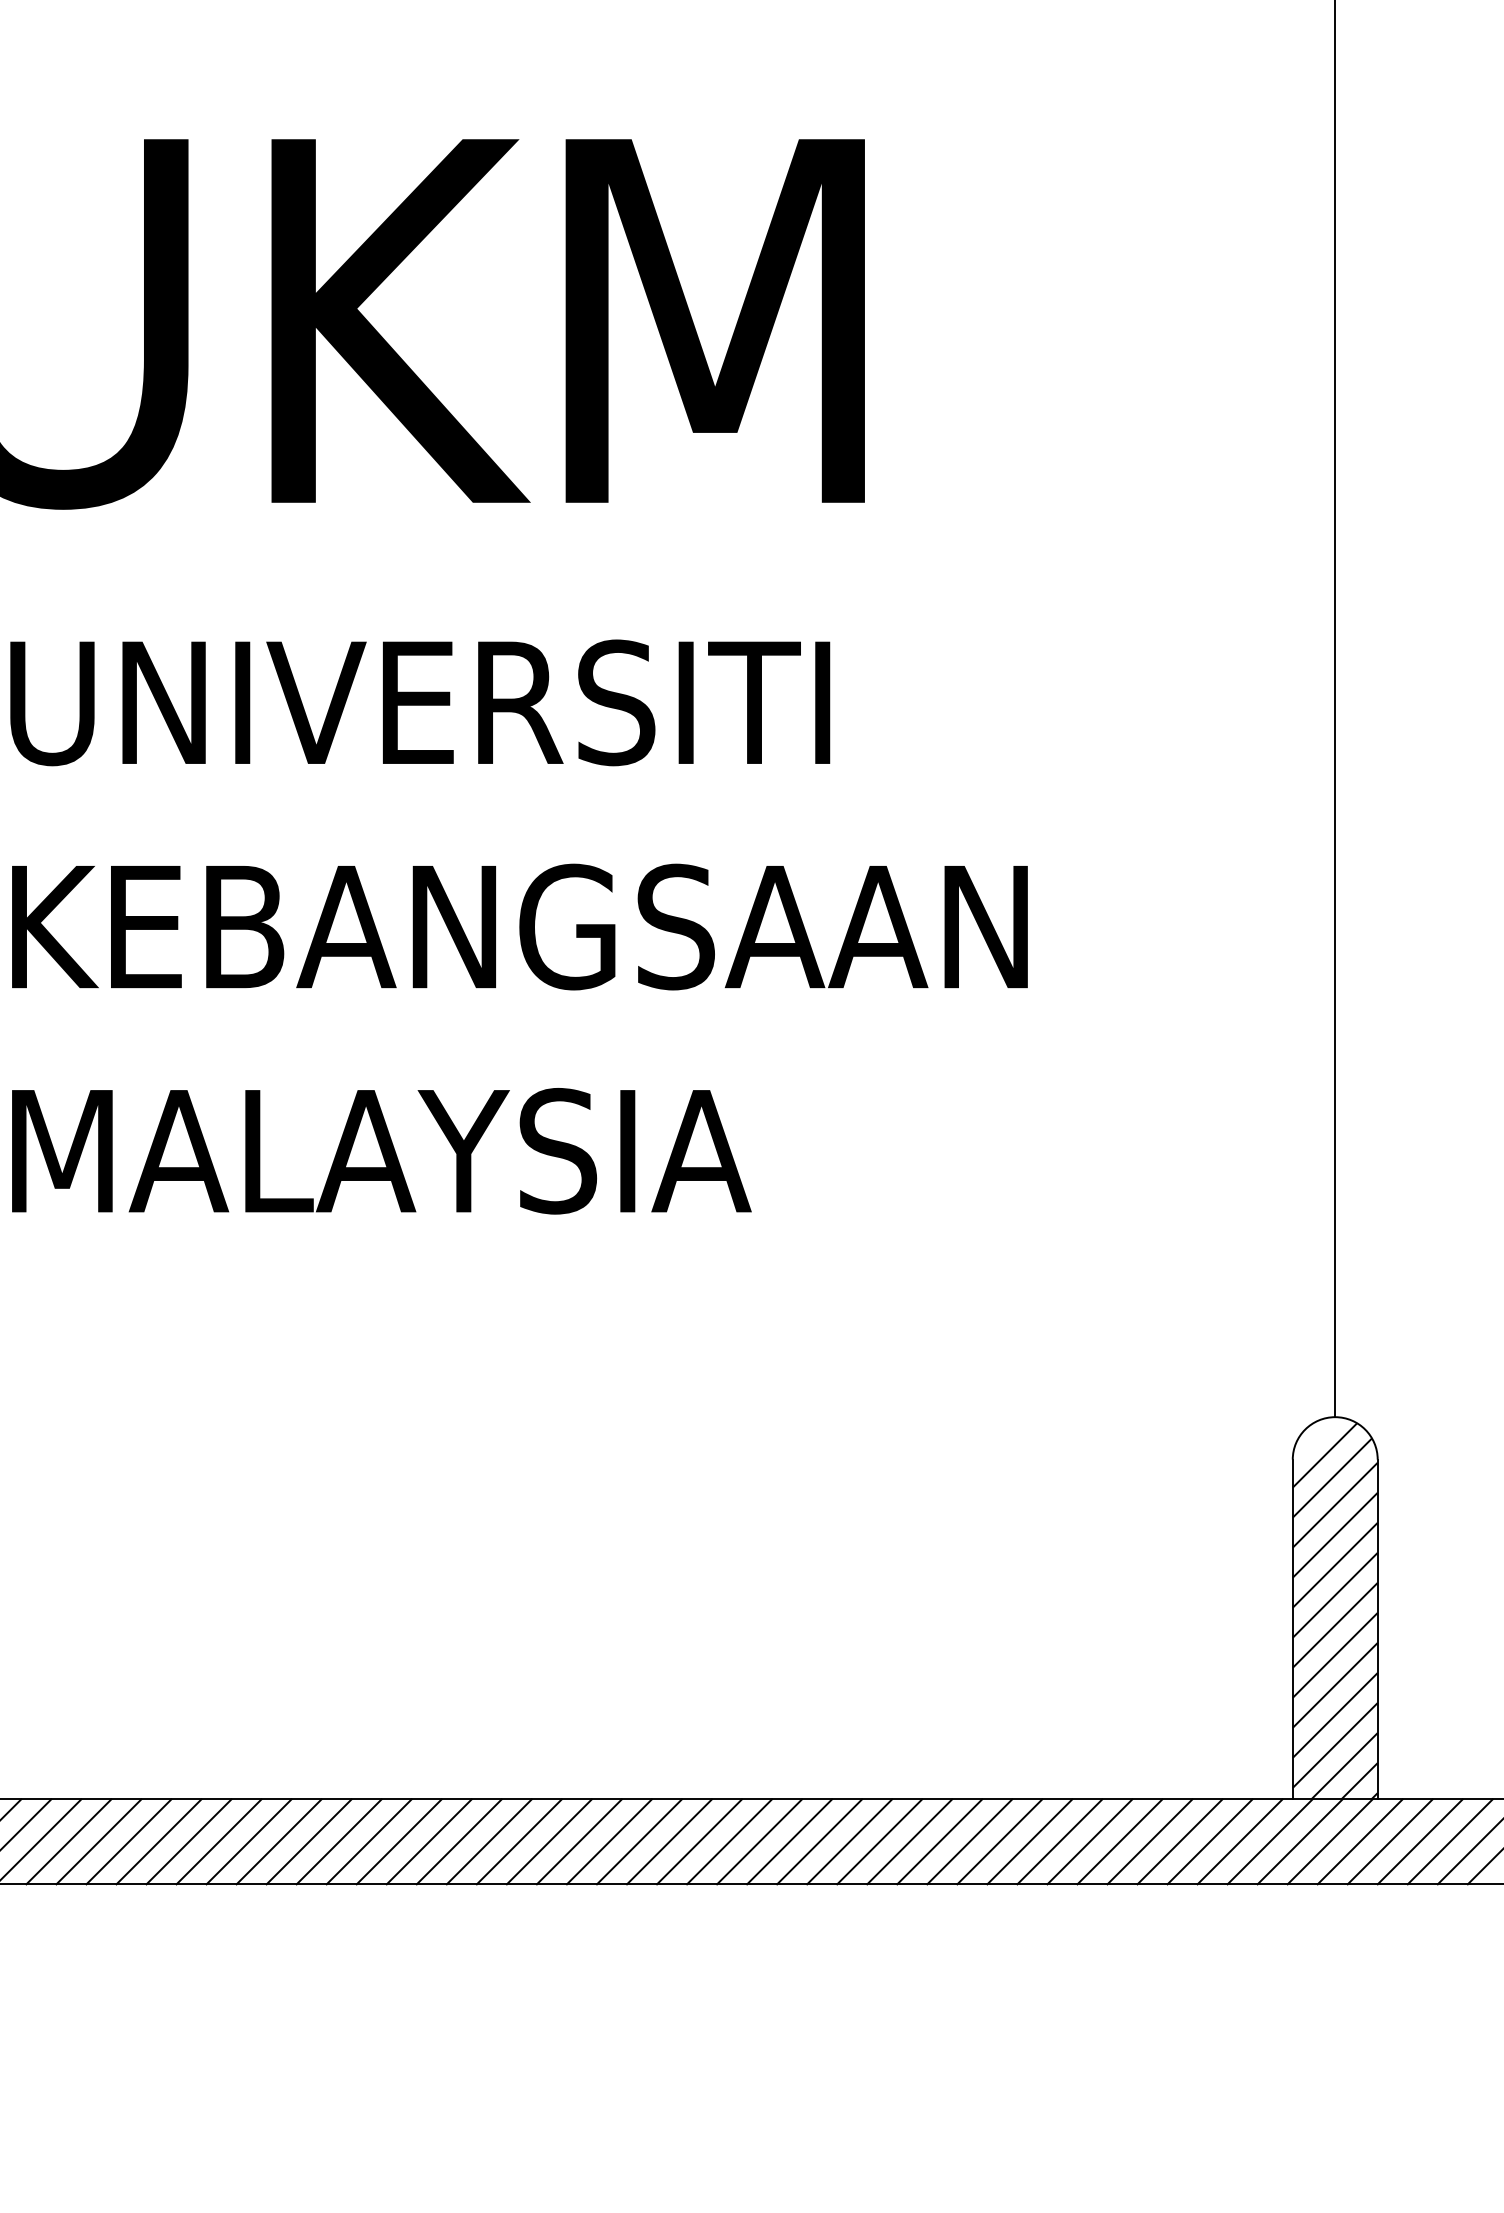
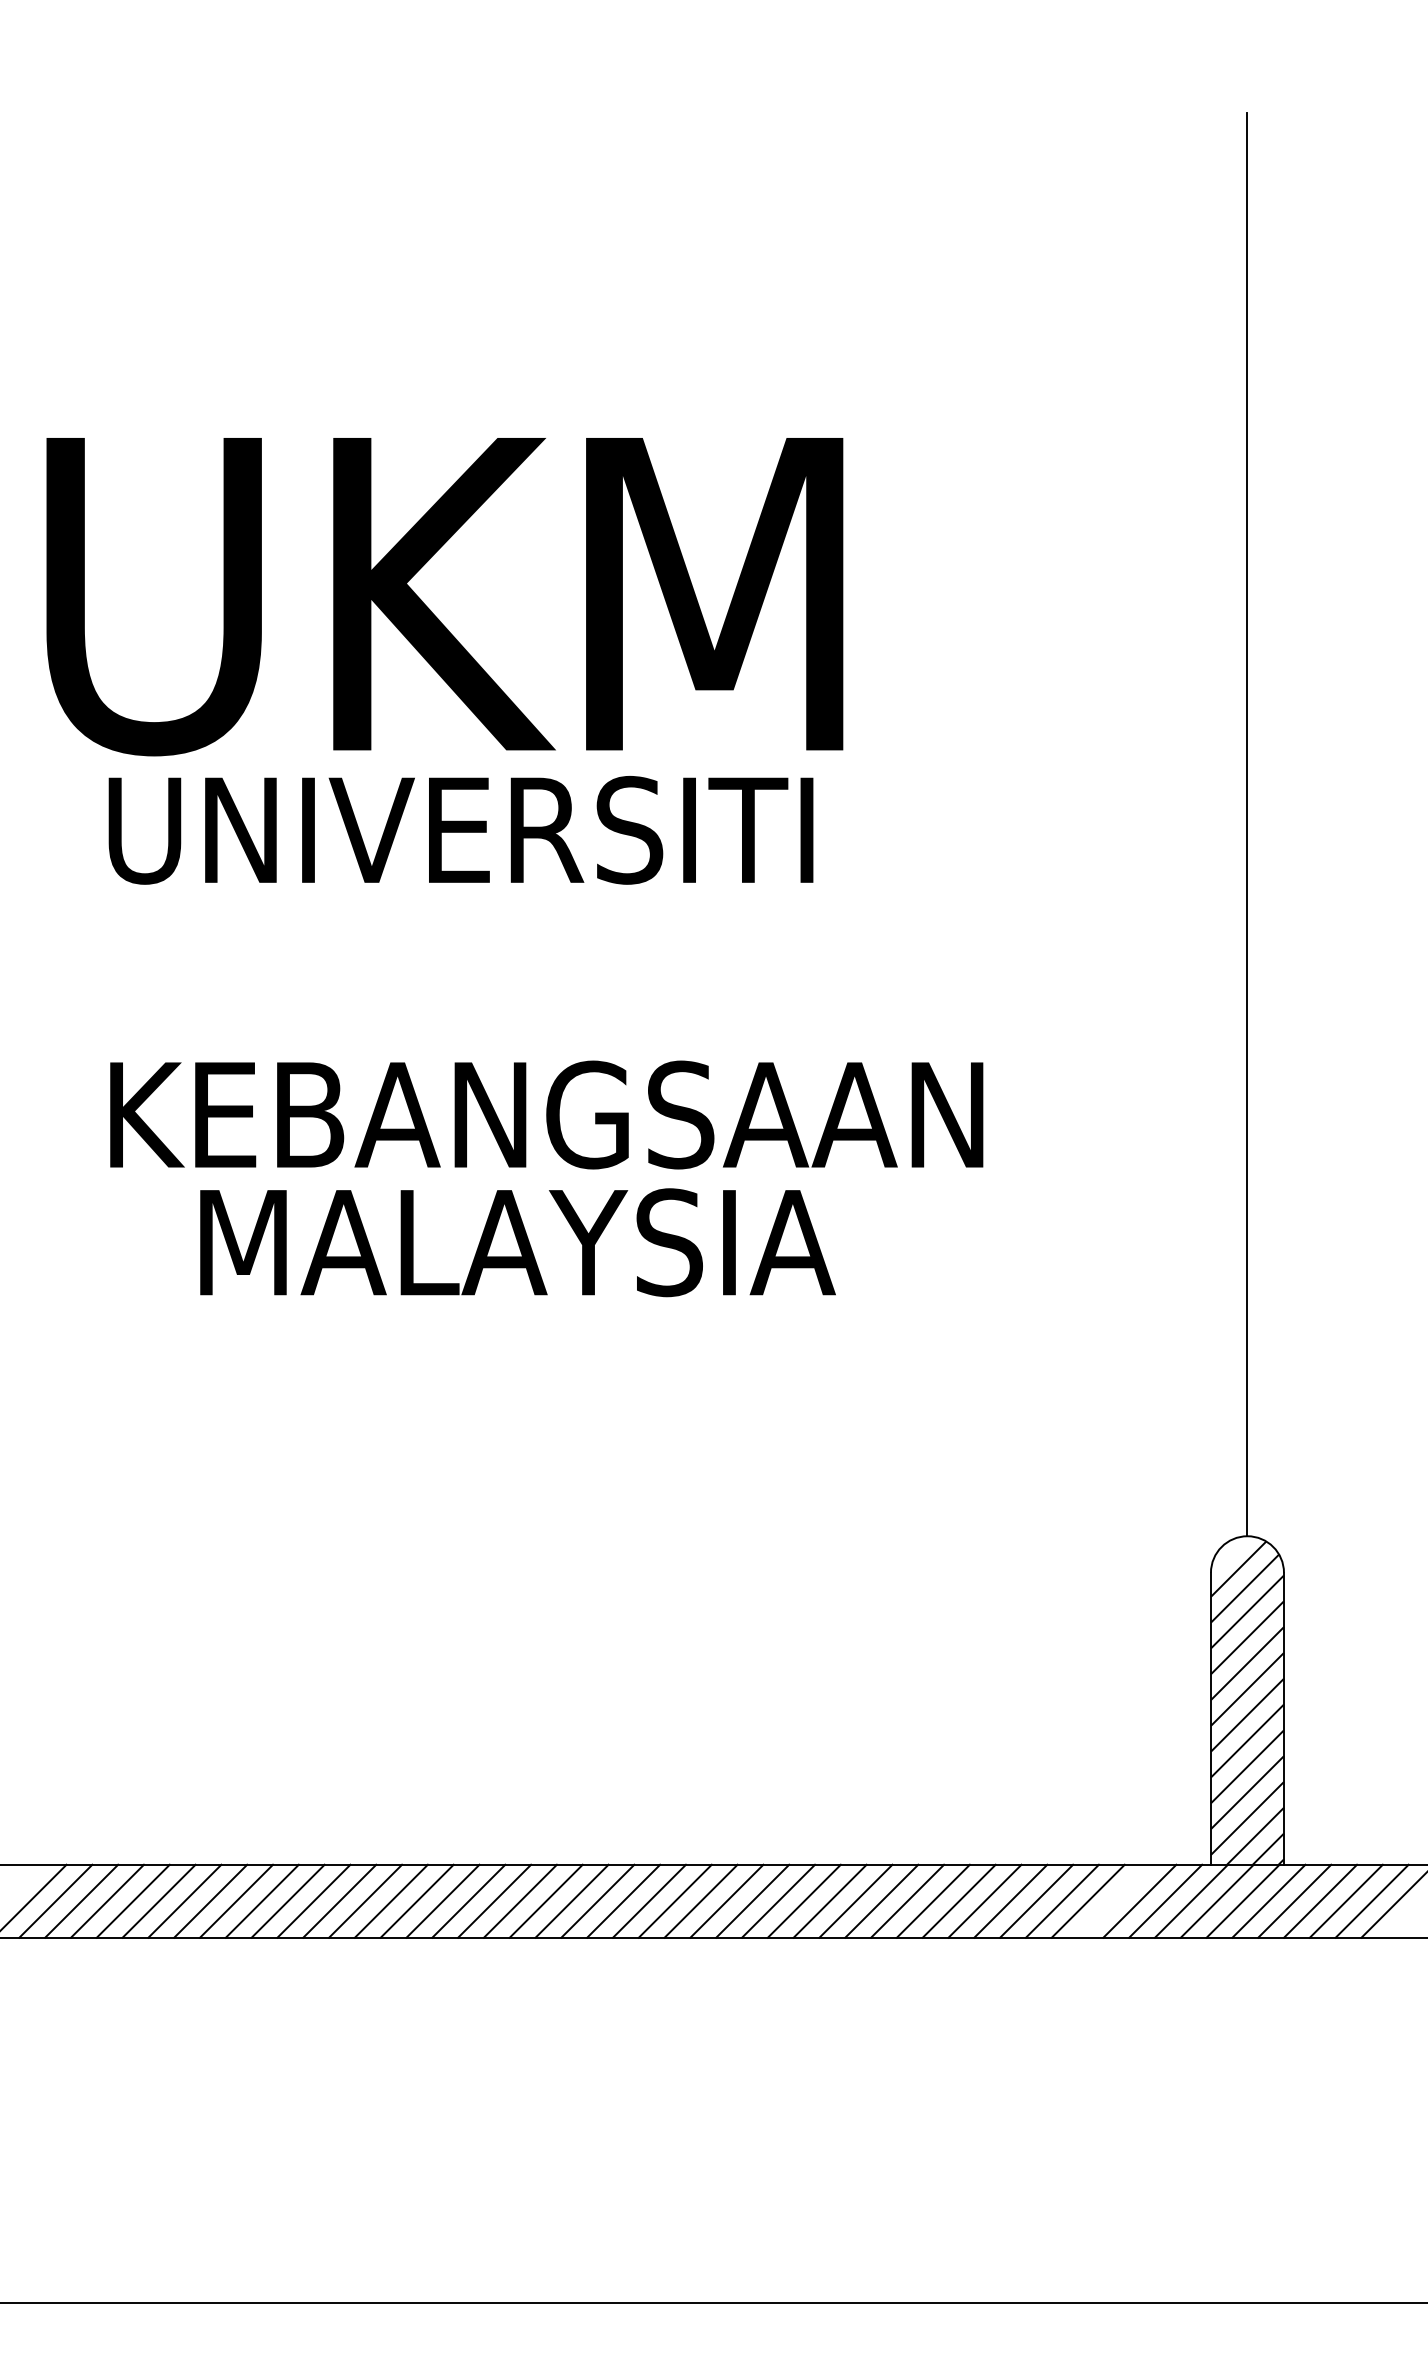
text: (419, 703) -> (460, 830), moved
text: (381, 1151) -> (517, 1242), moved
line: (1179, 1840) -> (1113, 1900), removed

